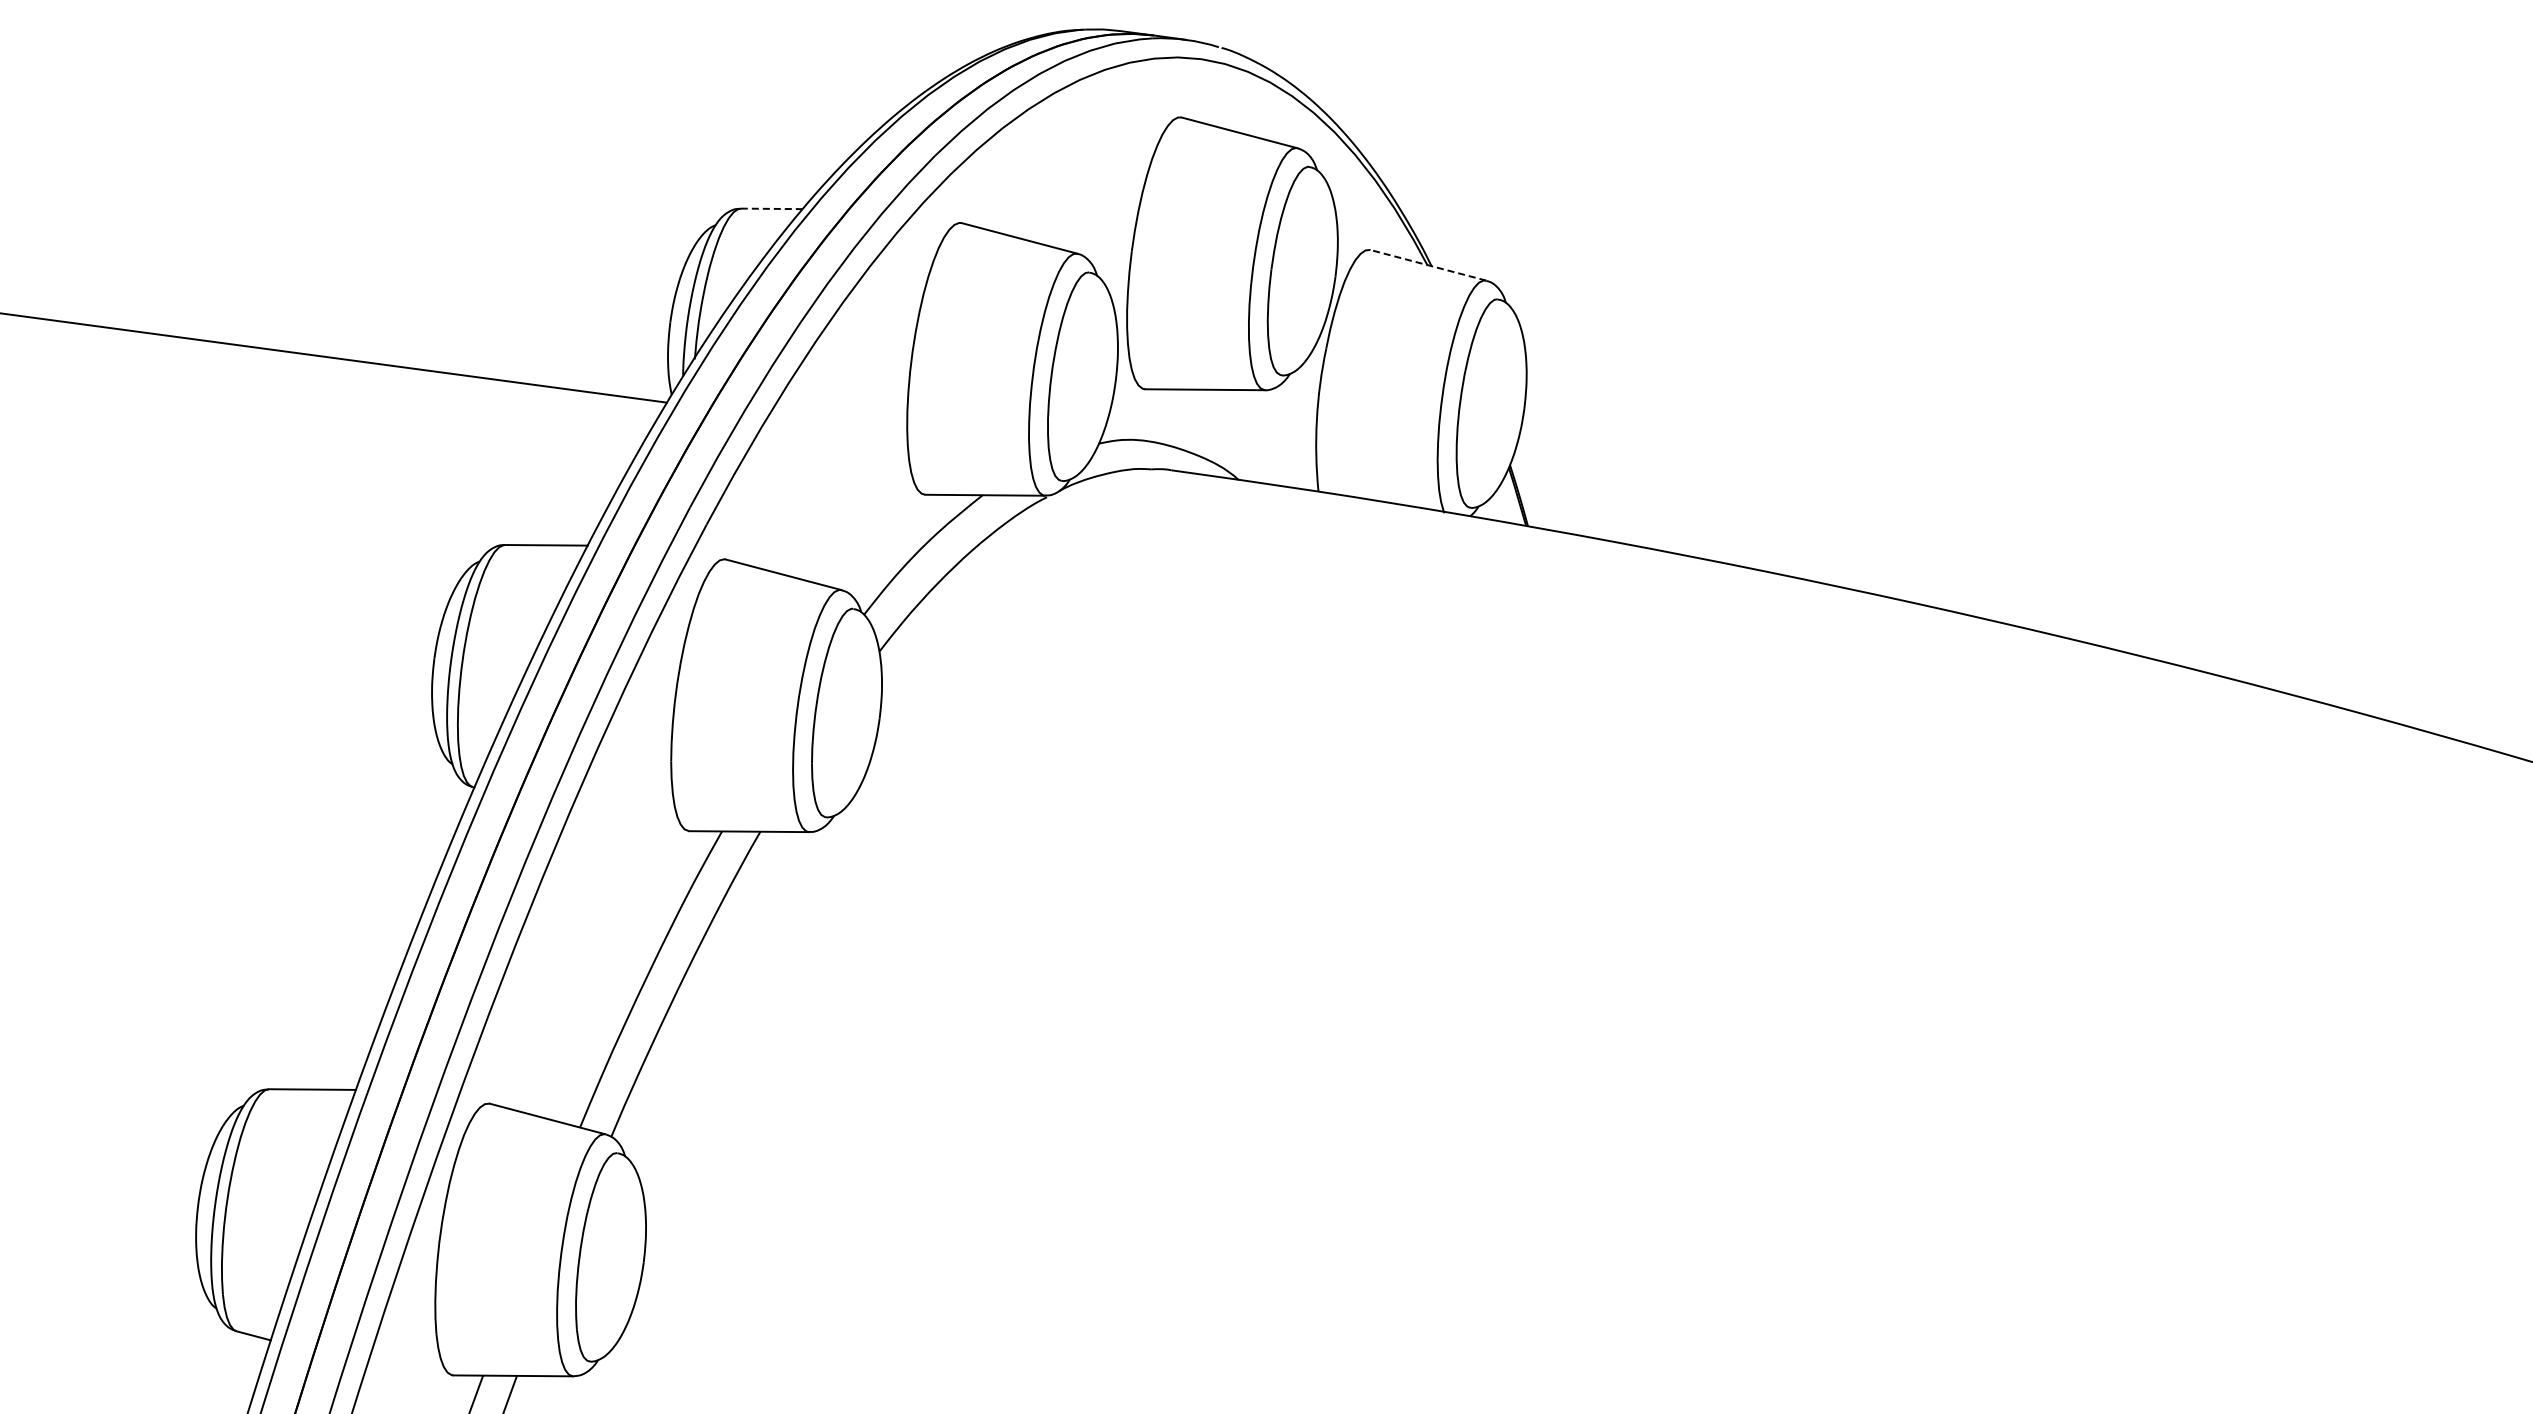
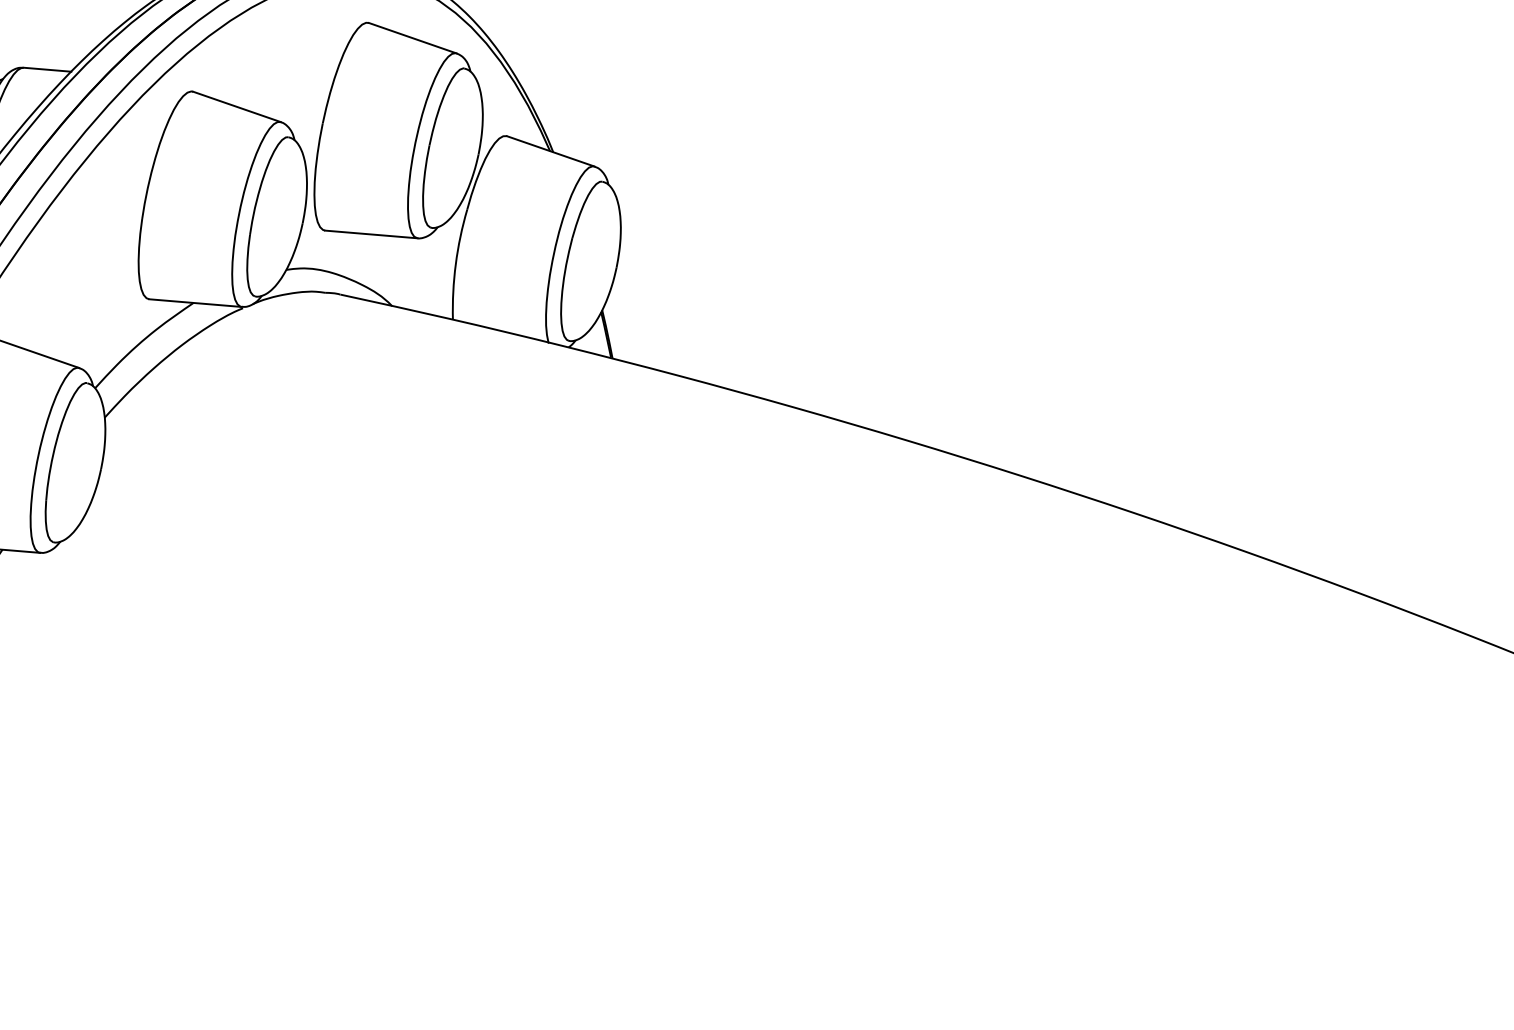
line: (771, 208) -> (47, 69), dashed -> solid
line: (1428, 265) -> (550, 151), dashed -> solid

